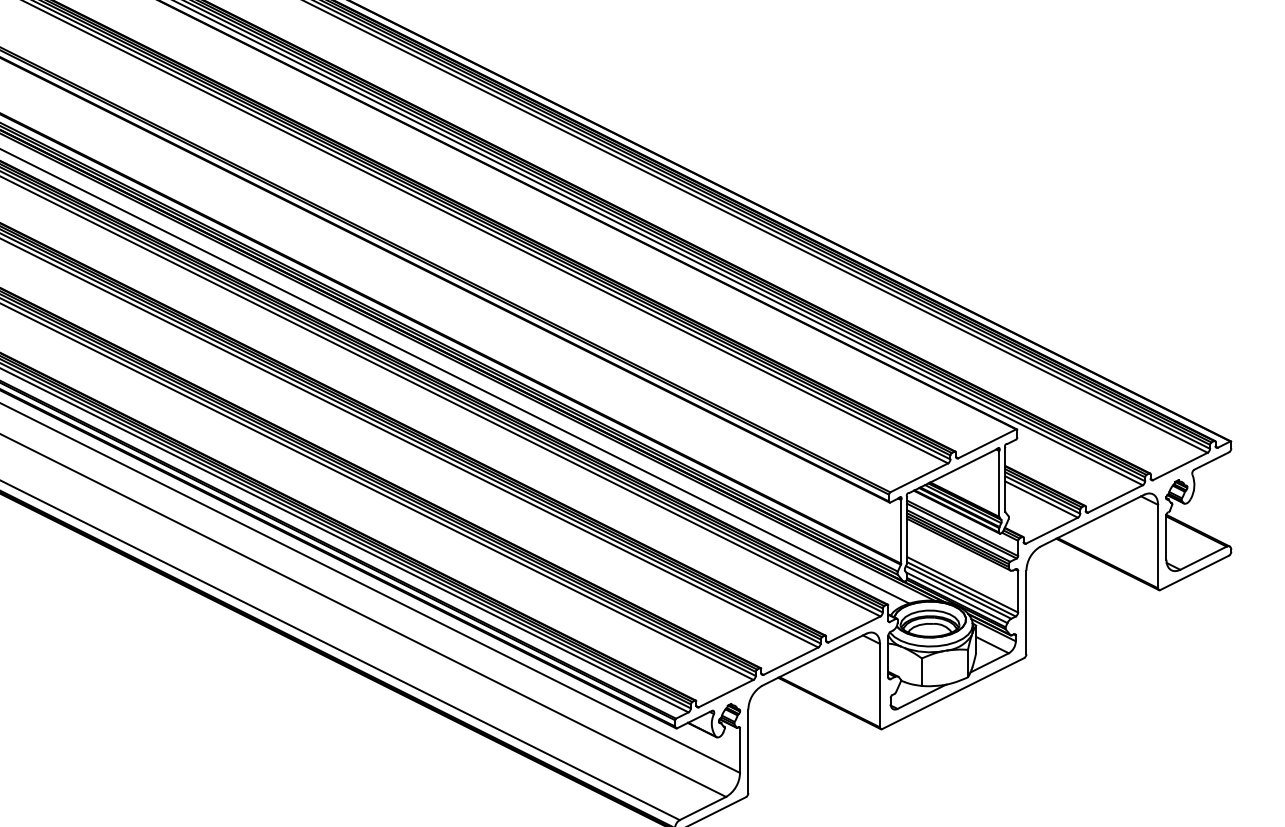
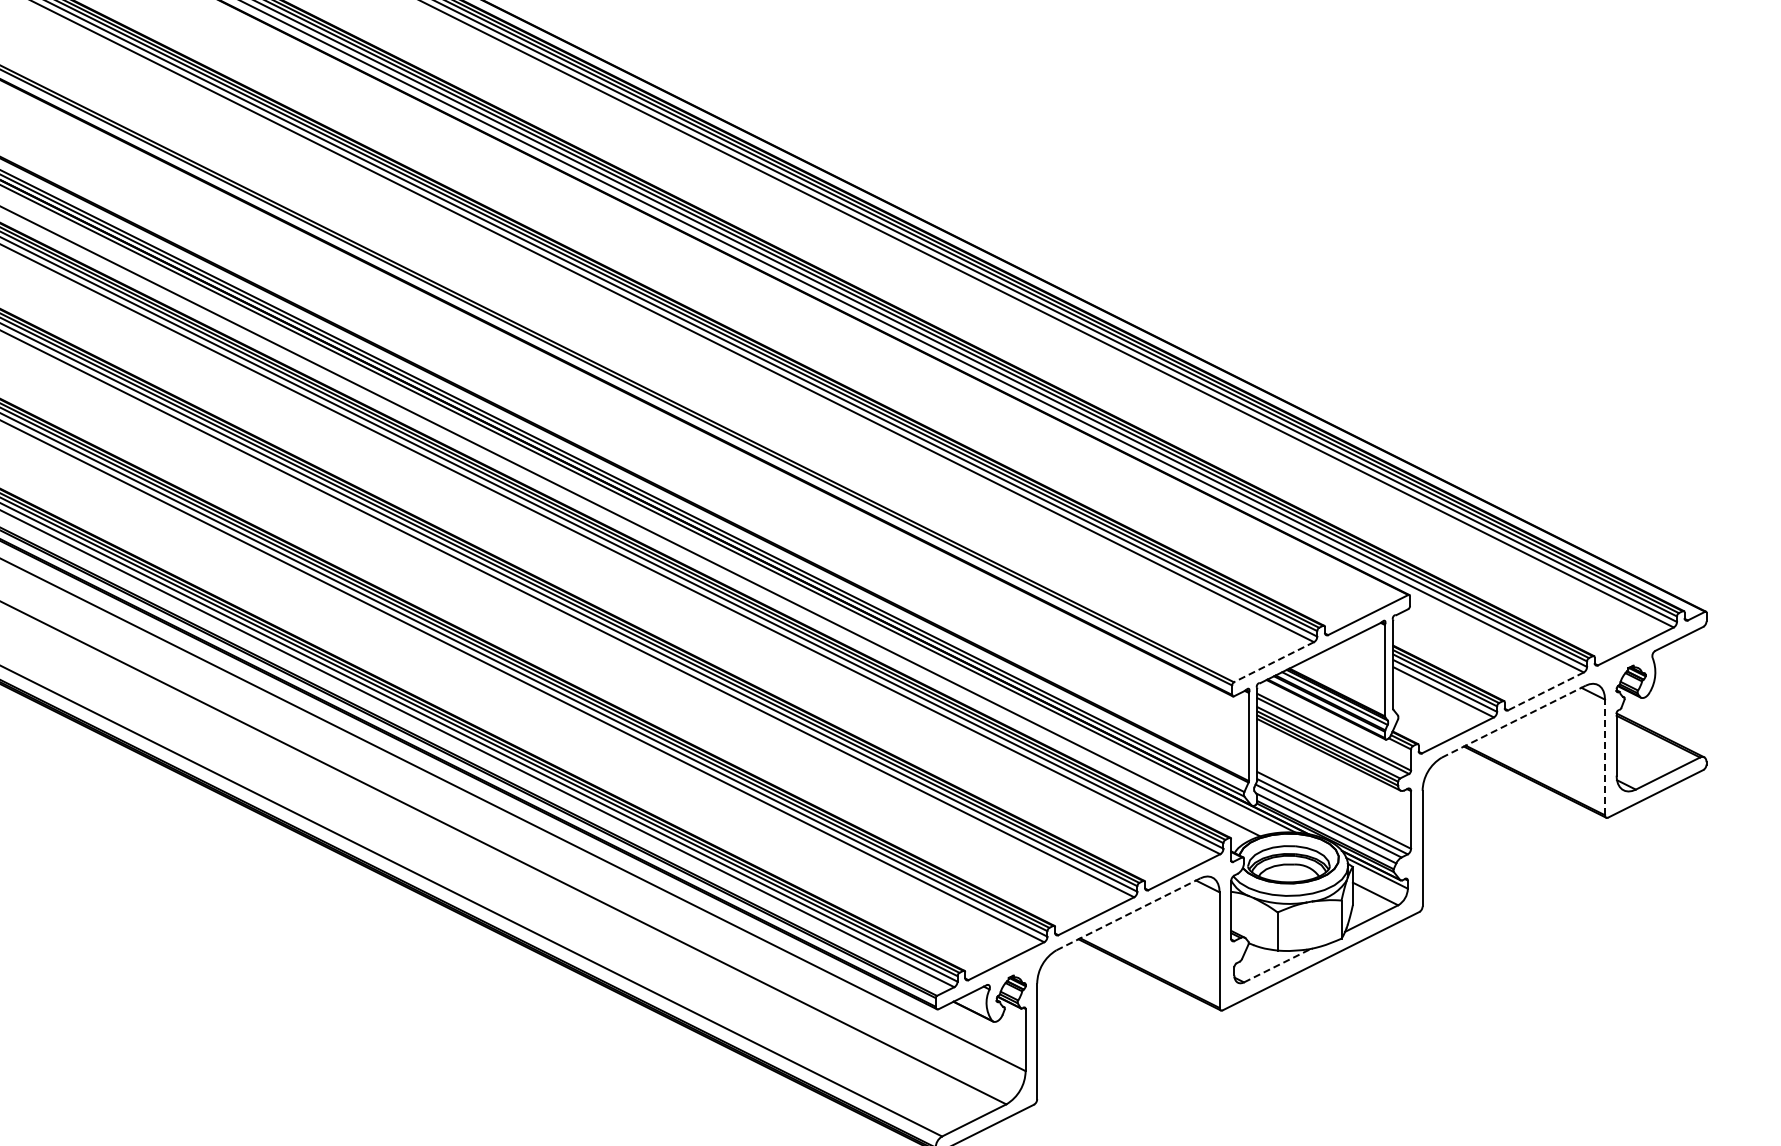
line: (918, 478) -> (1273, 662), solid -> dashed
line: (1115, 499) -> (1545, 691), solid -> dashed
line: (1092, 520) -> (1513, 721), solid -> dashed
line: (1158, 546) -> (1605, 757), solid -> dashed
line: (814, 659) -> (1128, 914), solid -> dashed
line: (921, 696) -> (1277, 965), solid -> dashed

